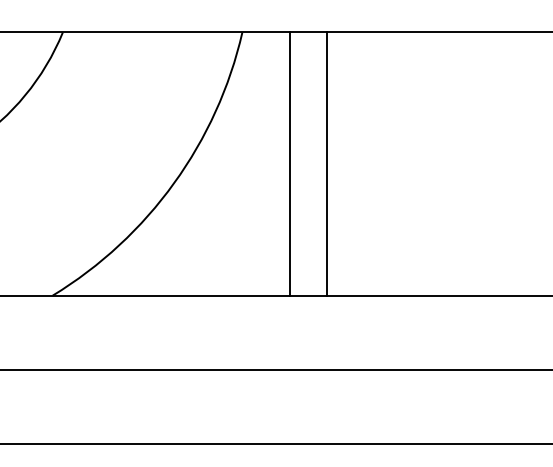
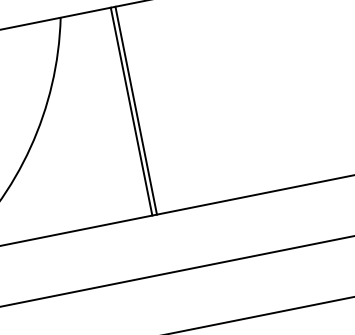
line: (289, 163) -> (131, 111), moved
line: (326, 163) -> (135, 110), moved

